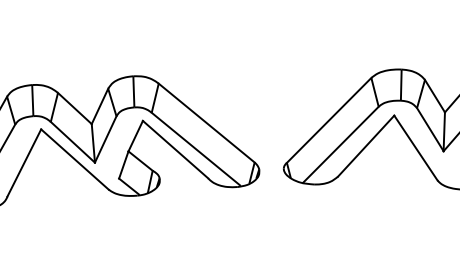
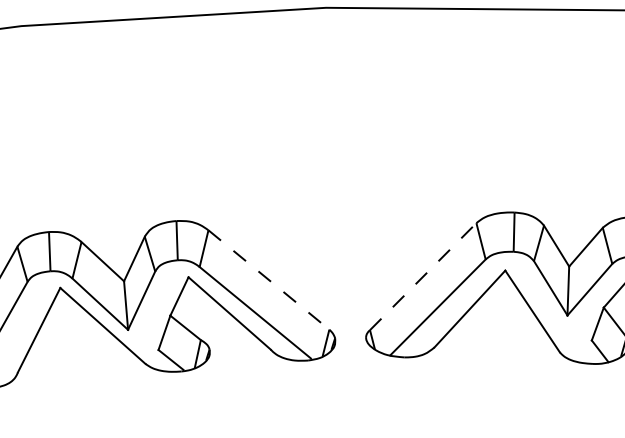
line: (329, 120) -> (423, 276), solid -> dashed
line: (207, 123) -> (269, 280), solid -> dashed

